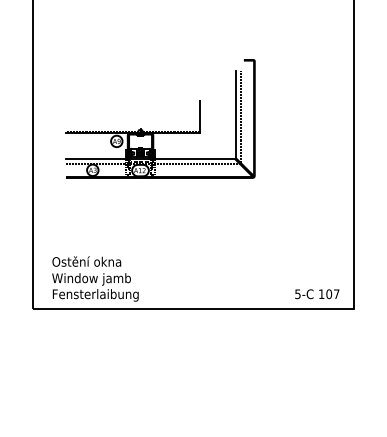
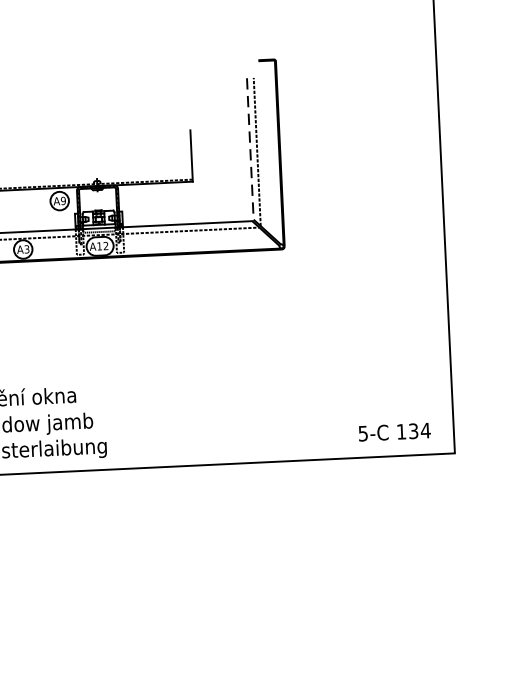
line: (236, 114) -> (250, 148), solid -> dashed
text: (332, 294) -> (419, 431), 107 -> 134

